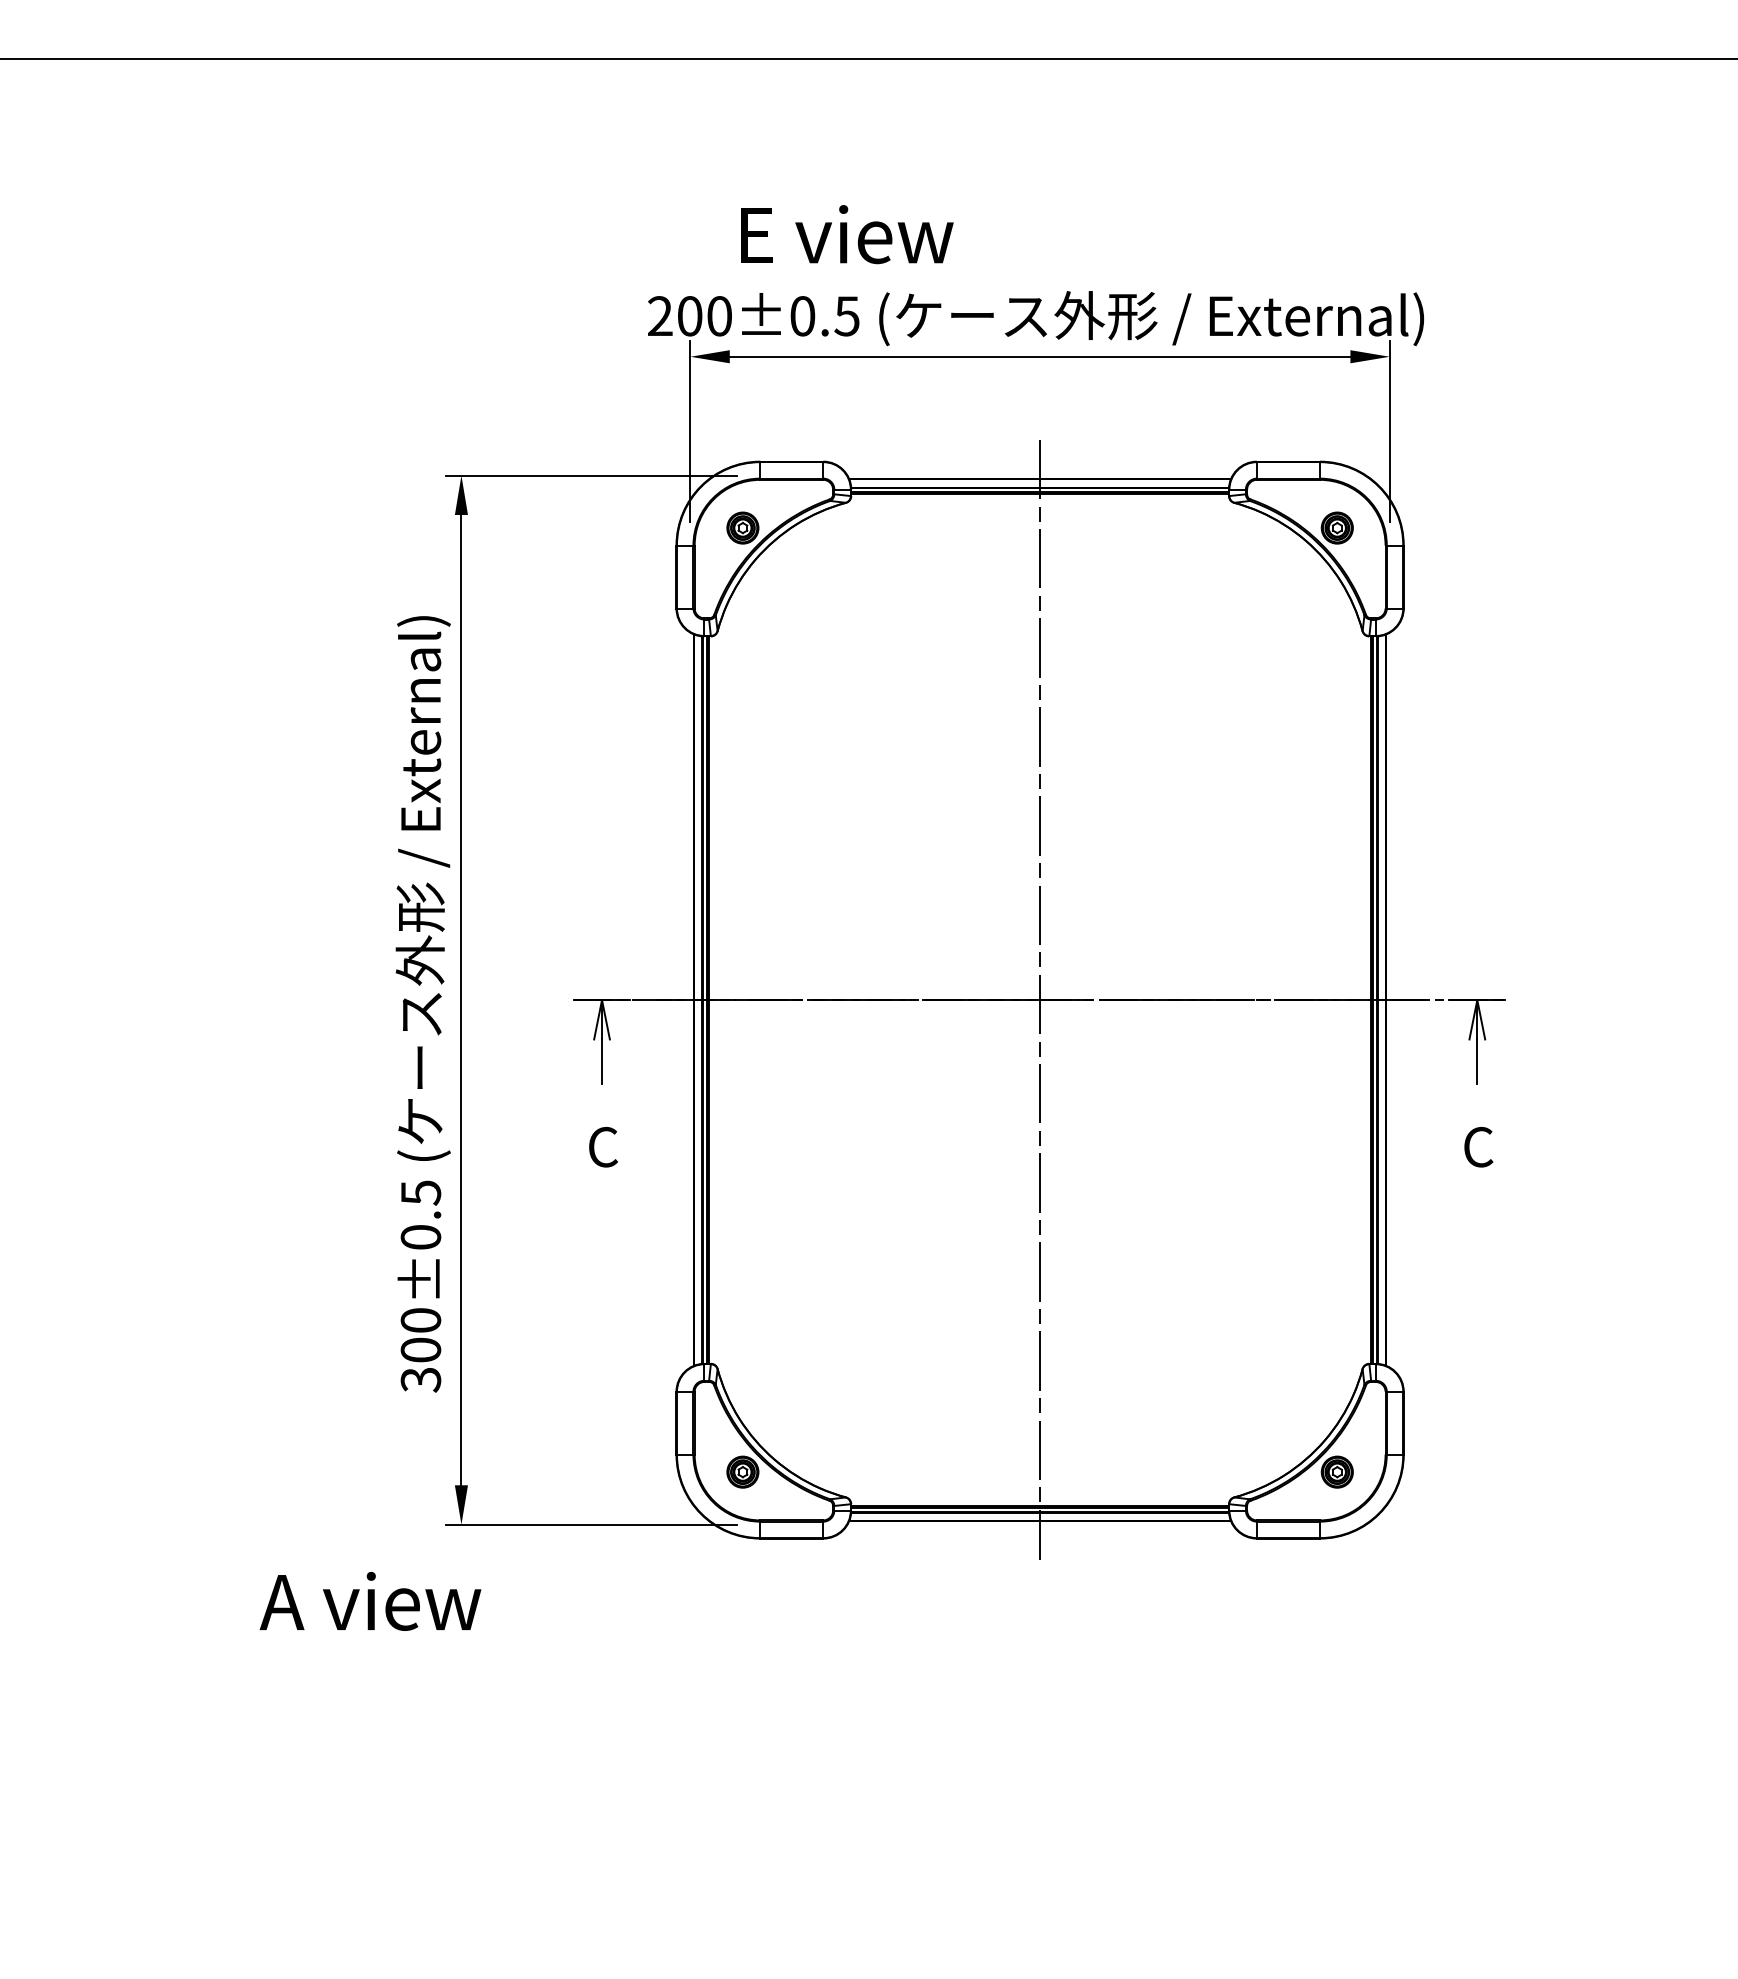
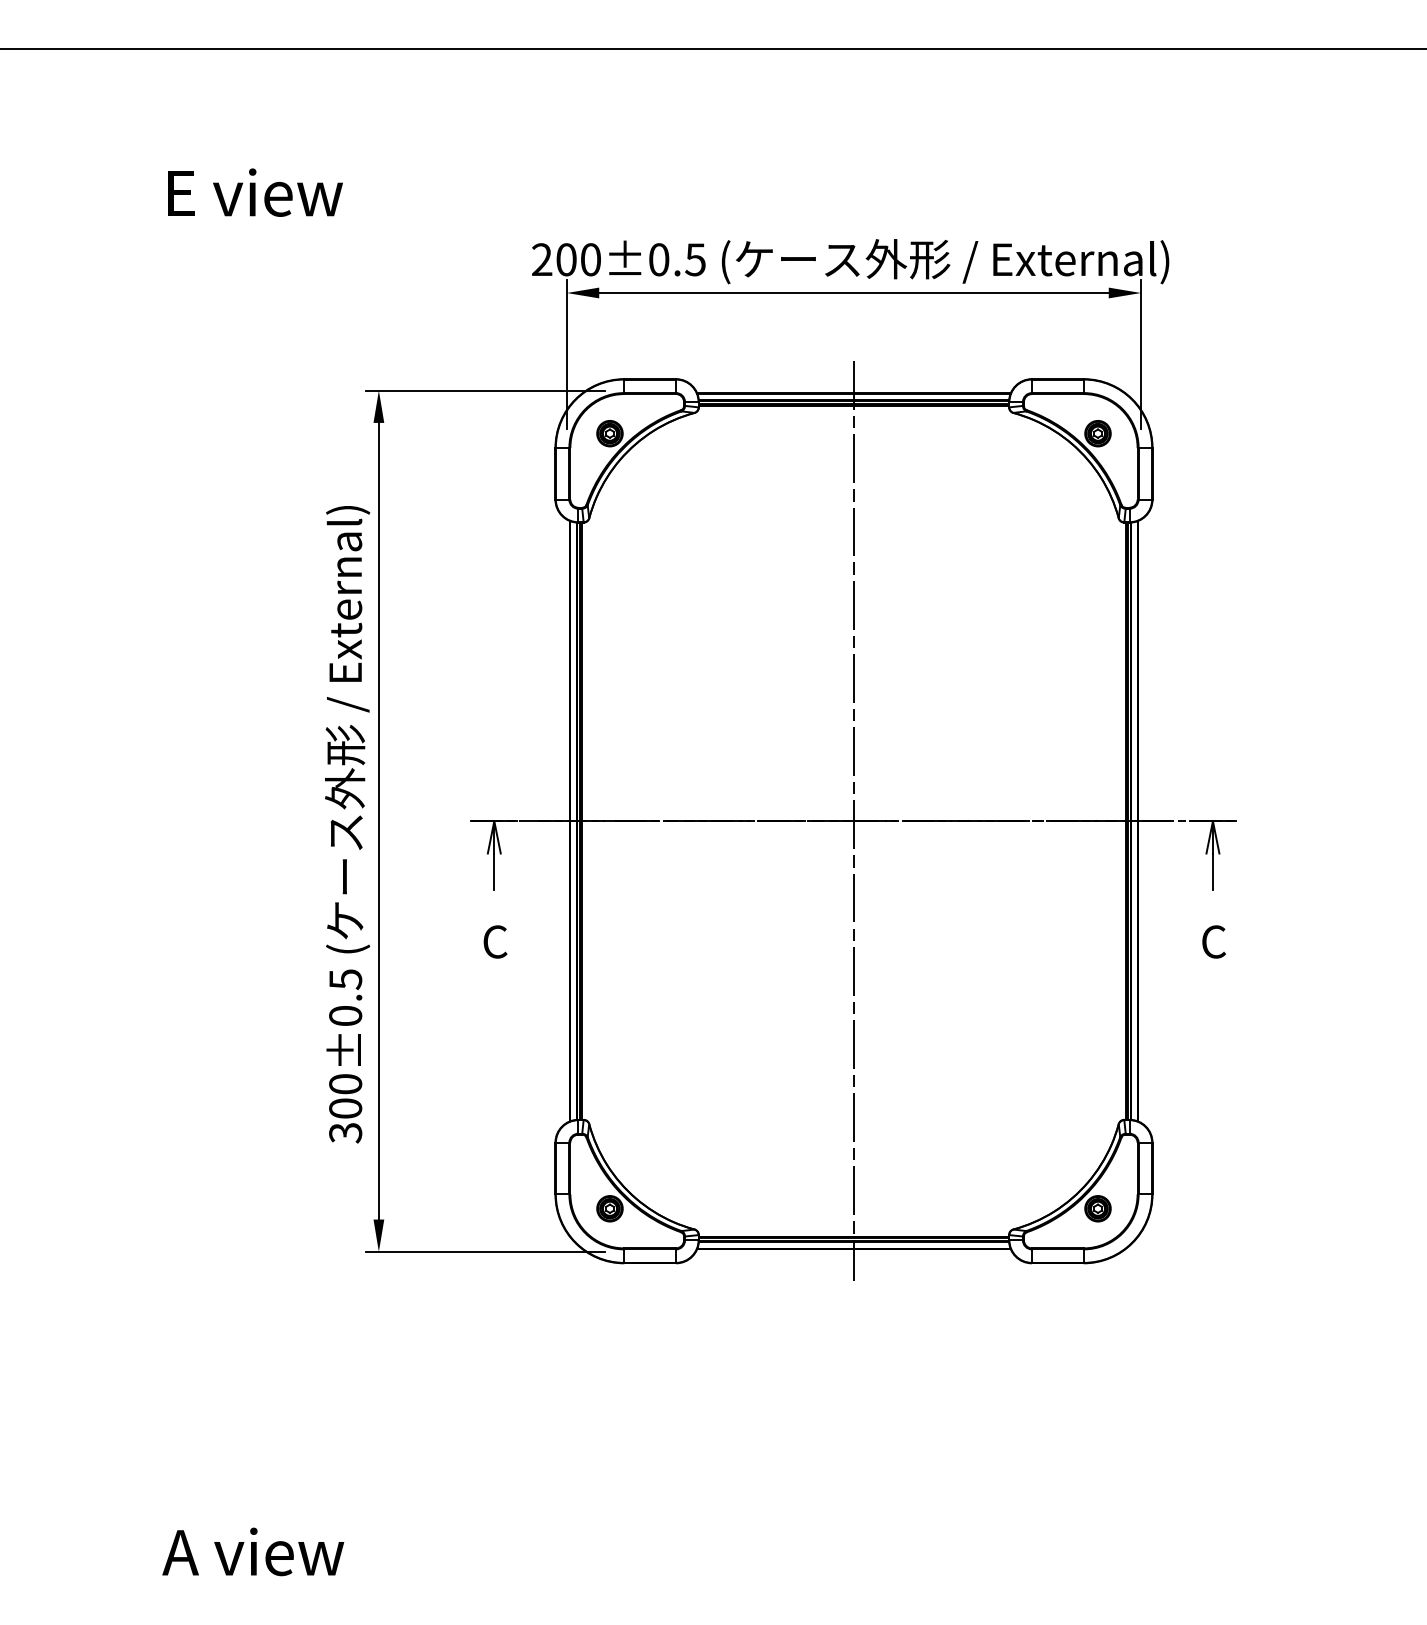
text: (847, 234) -> (255, 192), moved
text: (370, 1600) -> (253, 1551), moved

